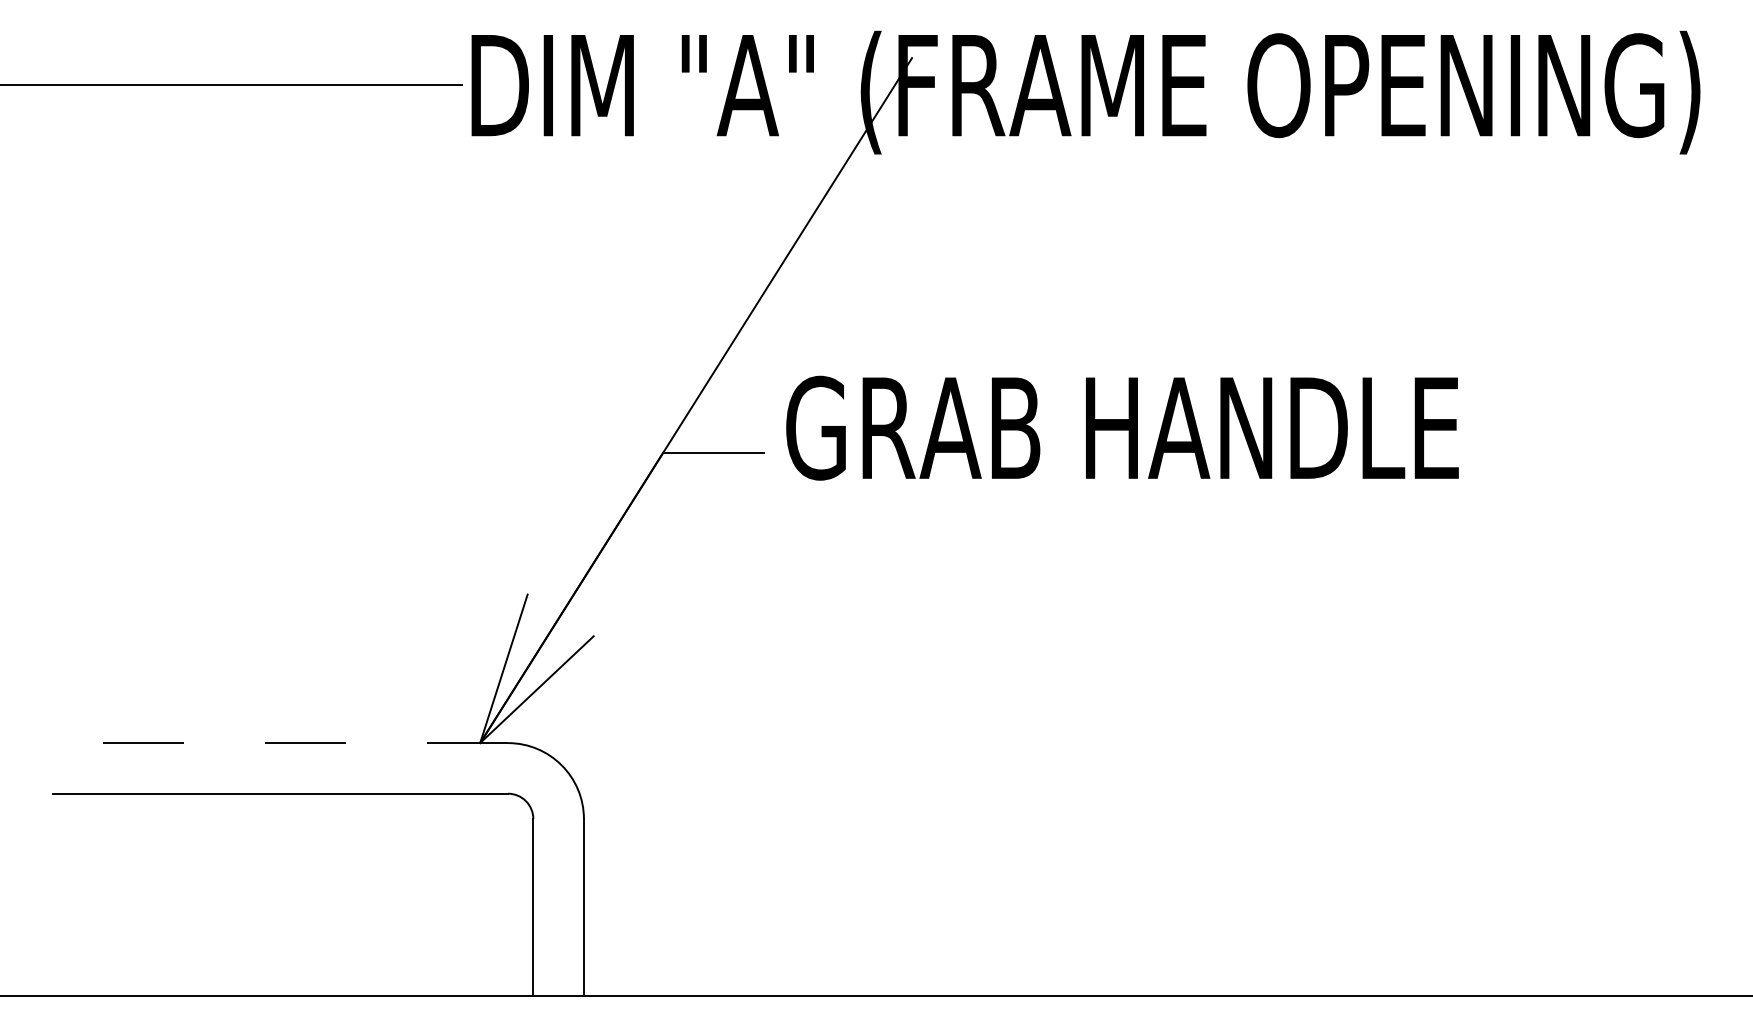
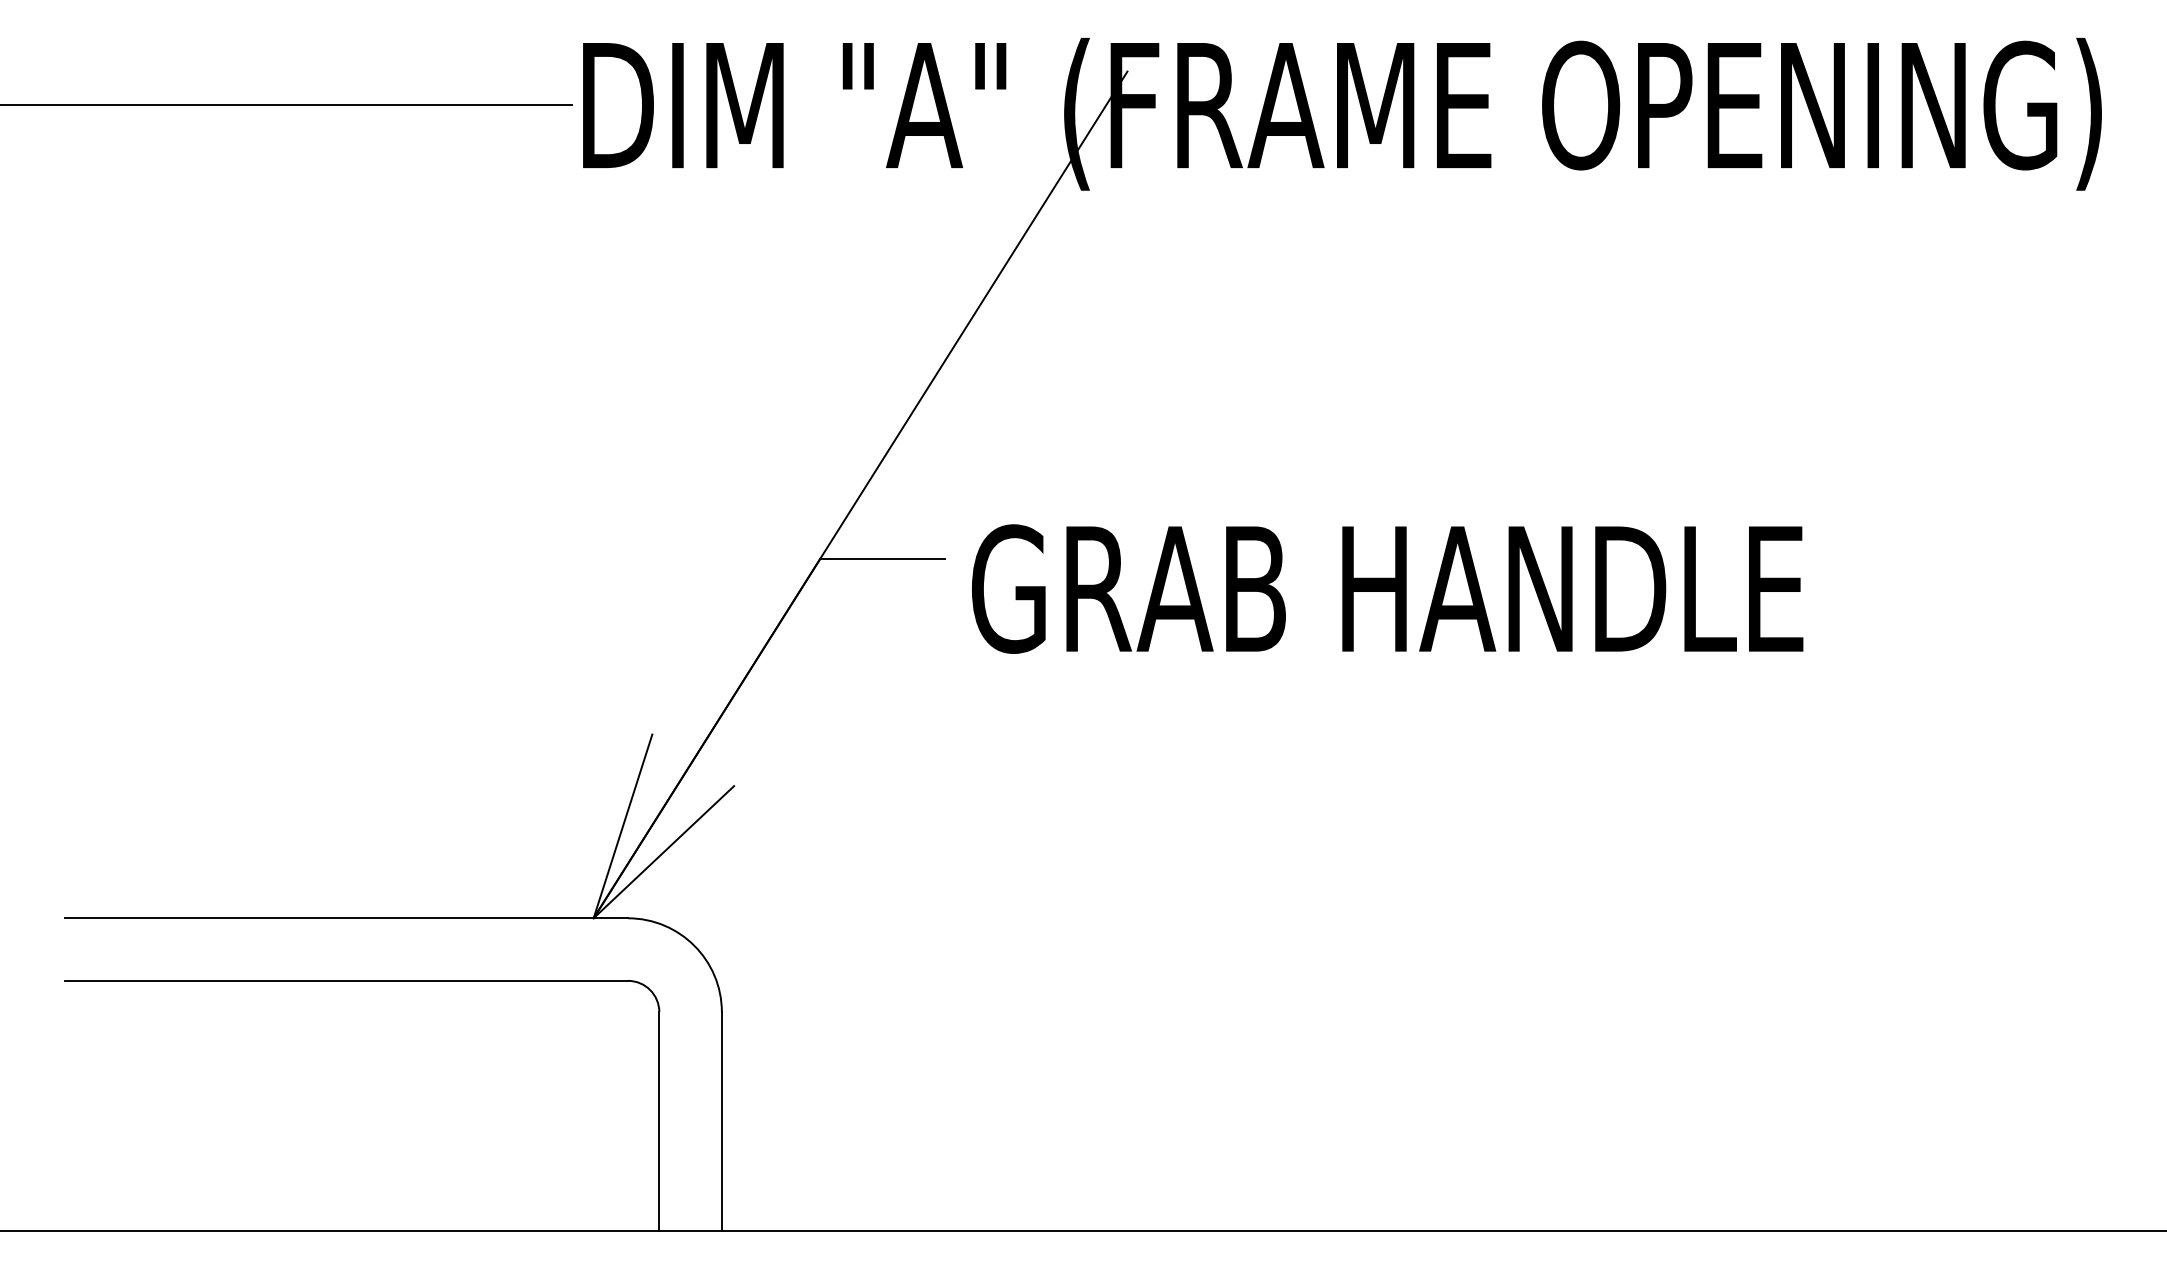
text: (1122, 427) -> (1387, 588), moved
line: (280, 743) -> (346, 918), dashed -> solid

